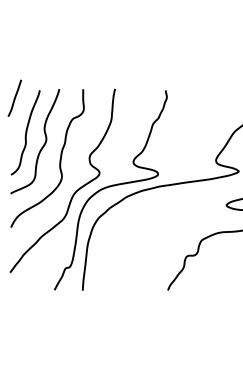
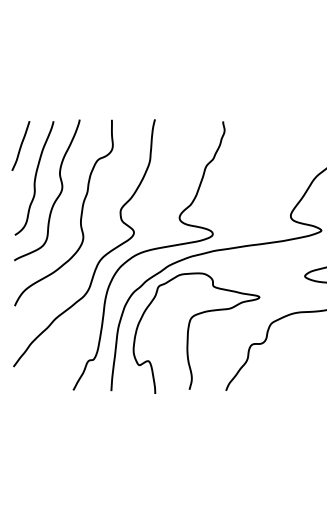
line: (14, 97) -> (20, 145), moved
curve: (140, 245) -> (189, 330), added

